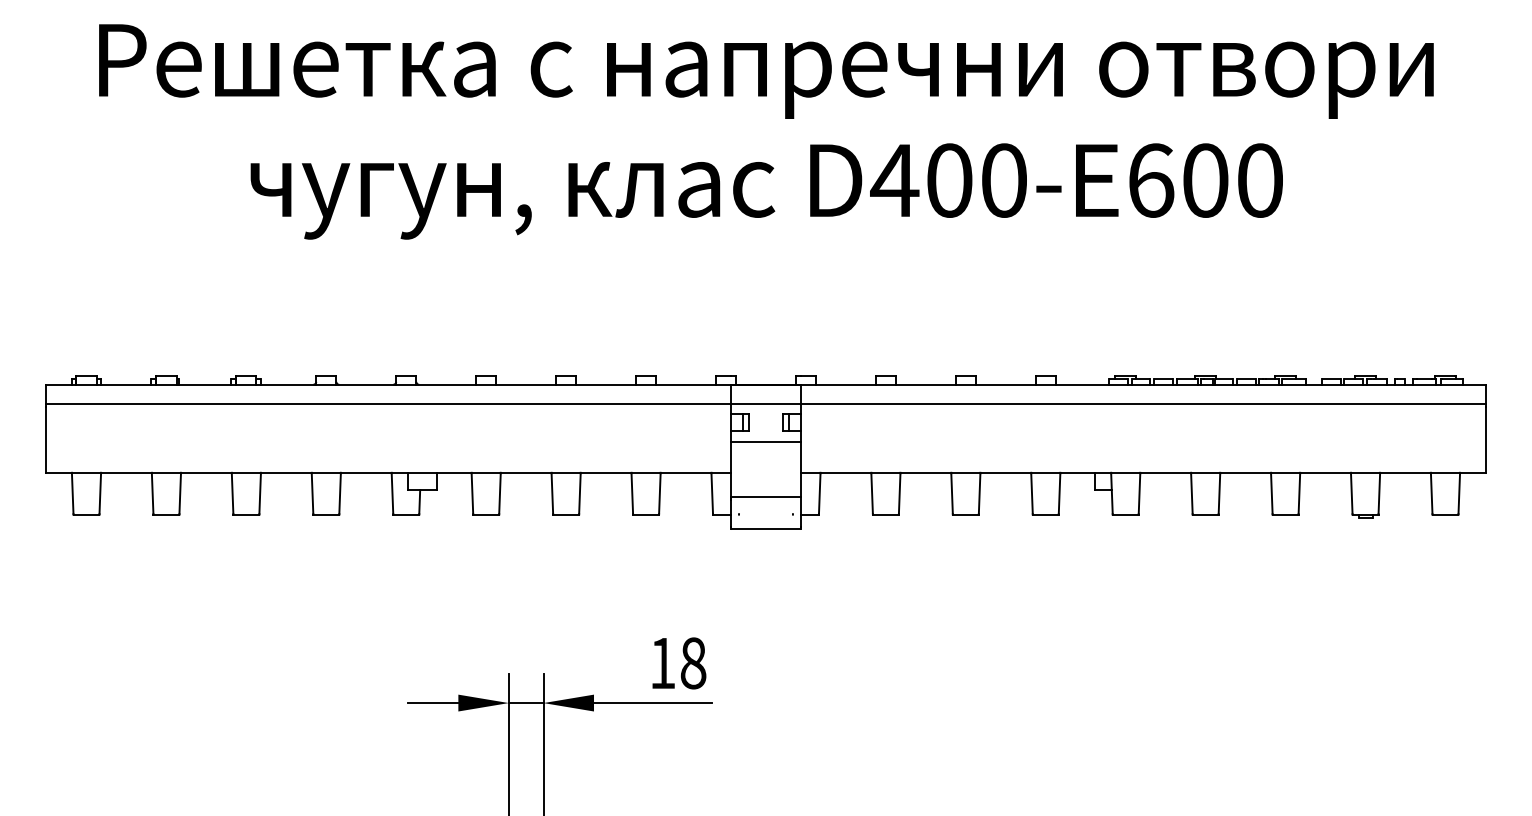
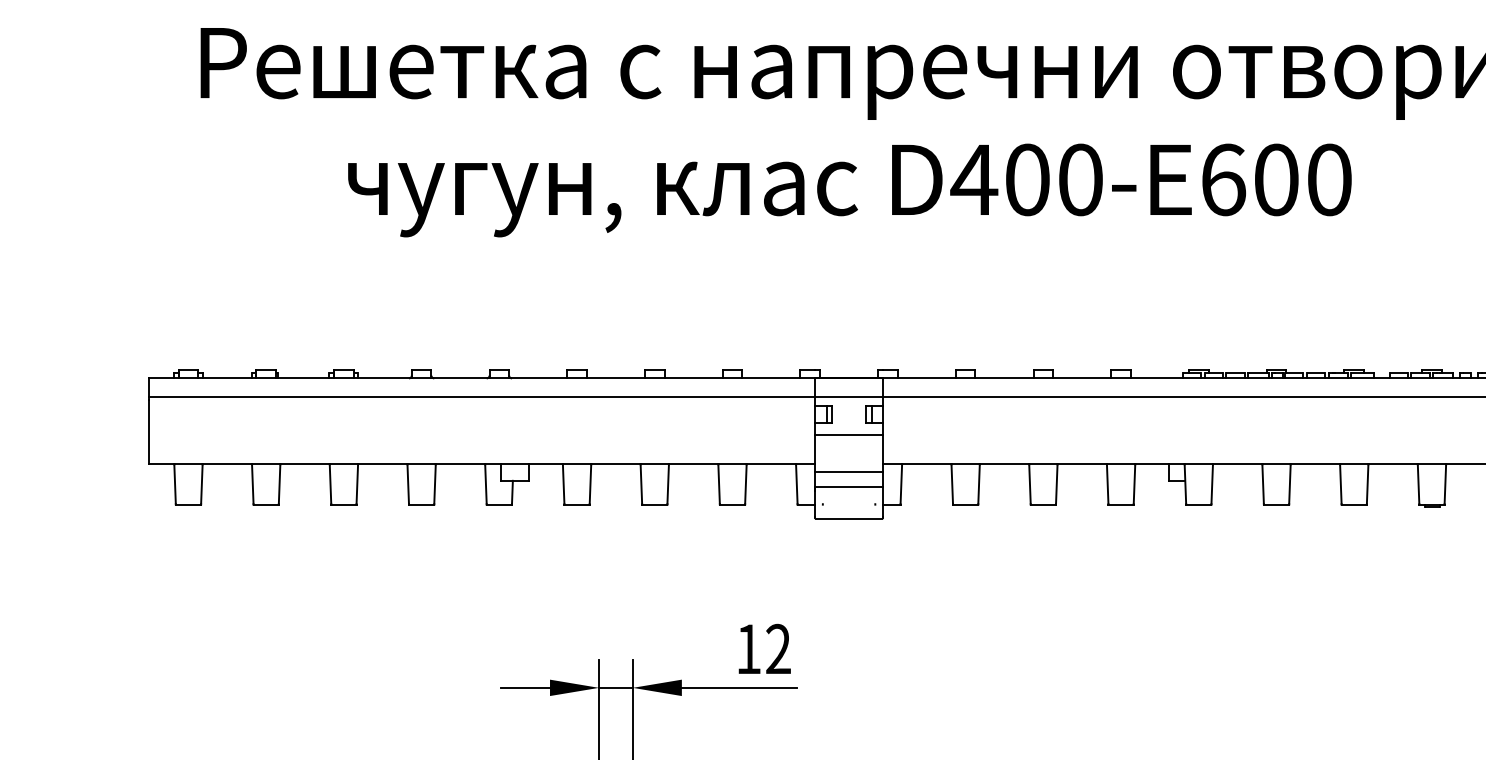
line: (765, 480) -> (848, 471), added
text: (693, 663) -> (778, 649), 18 -> 12

